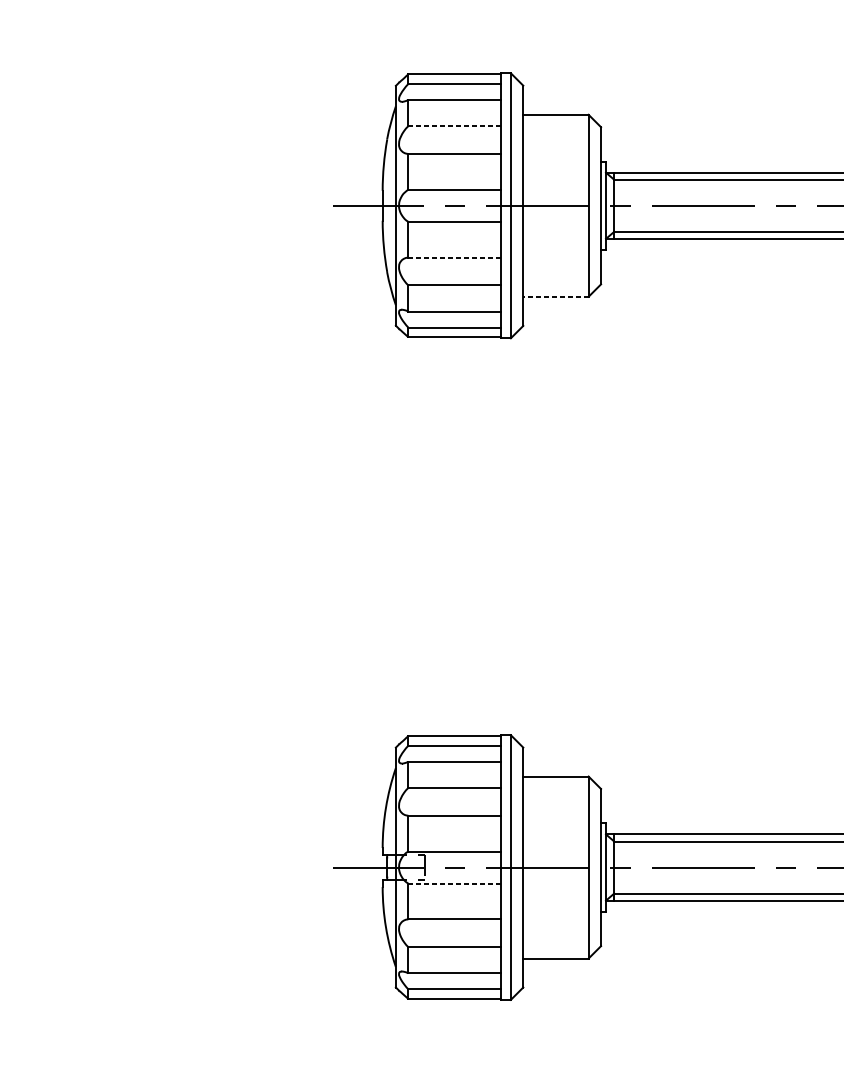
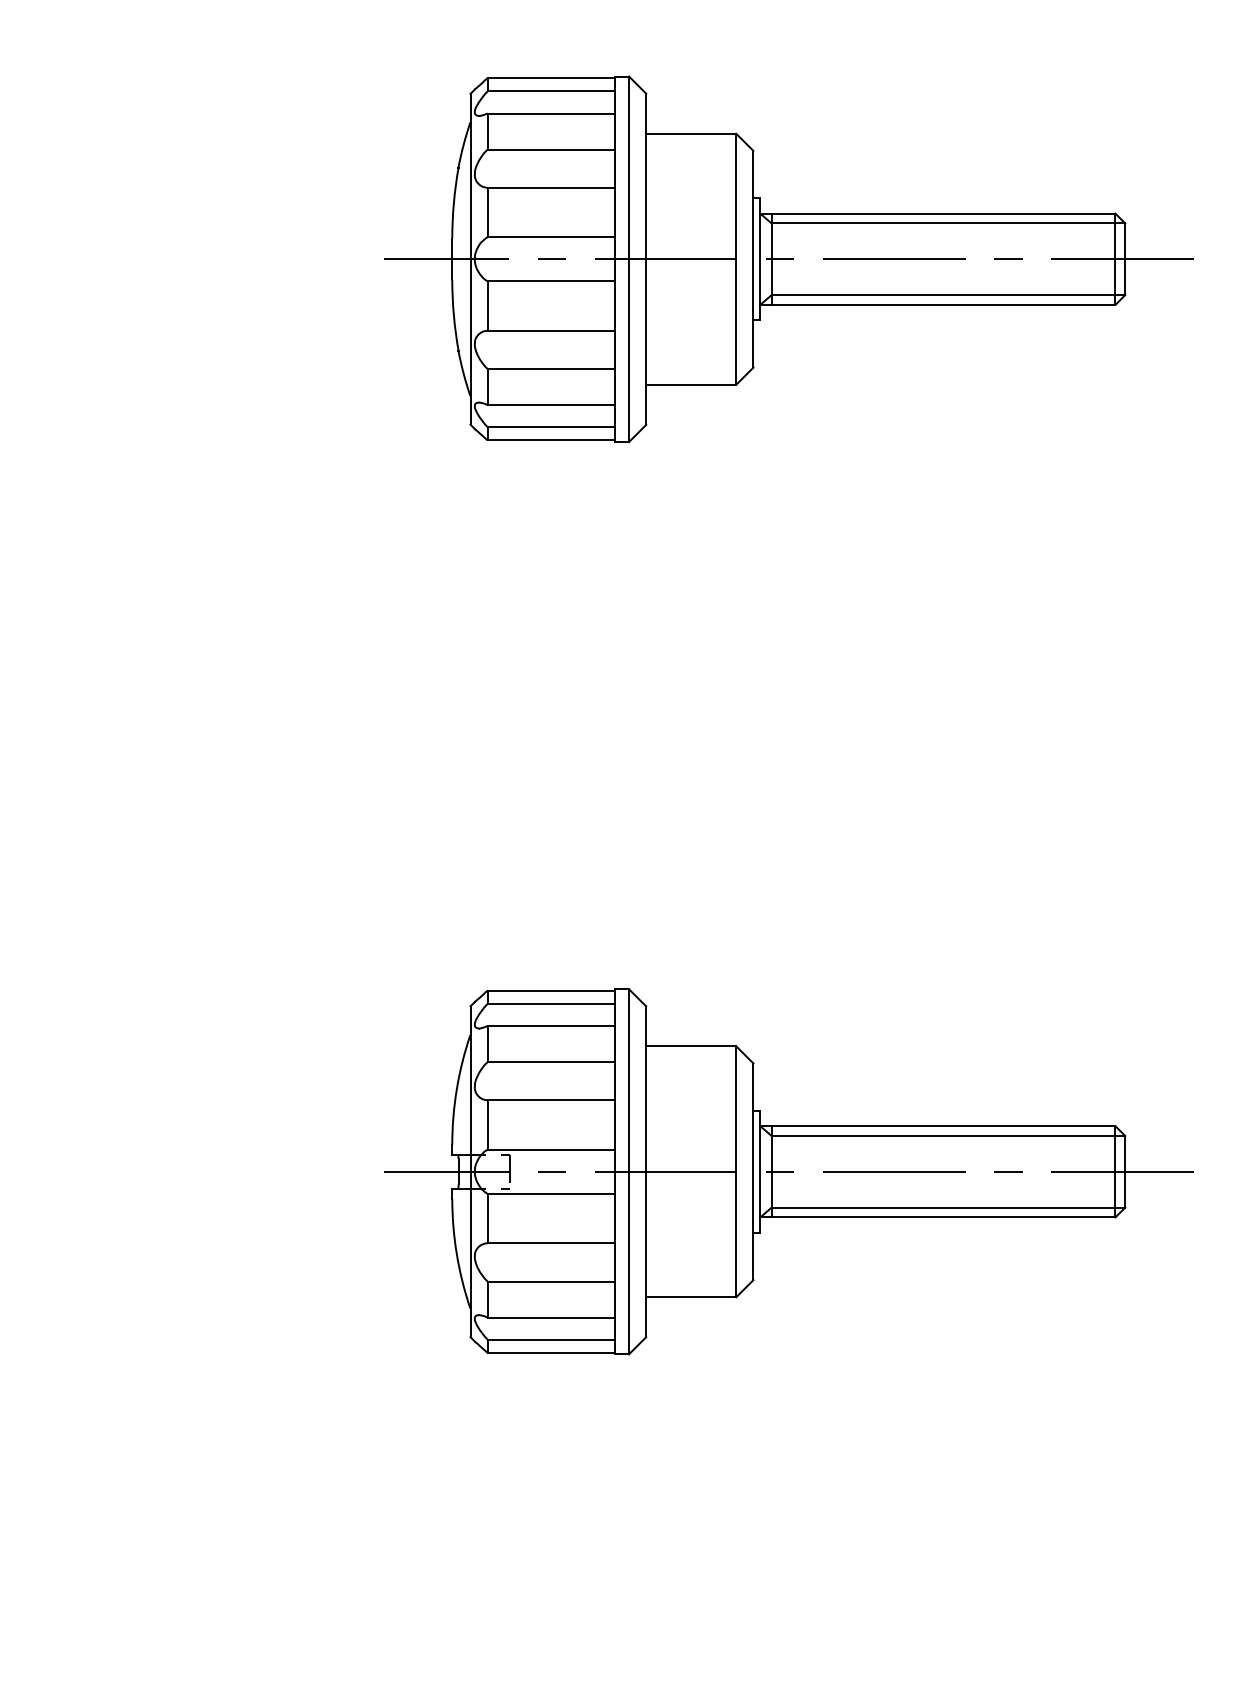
line: (454, 126) -> (551, 149), dashed -> solid
line: (454, 257) -> (551, 330), dashed -> solid
line: (555, 296) -> (690, 384), dashed -> solid
line: (454, 883) -> (551, 1193), dashed -> solid

